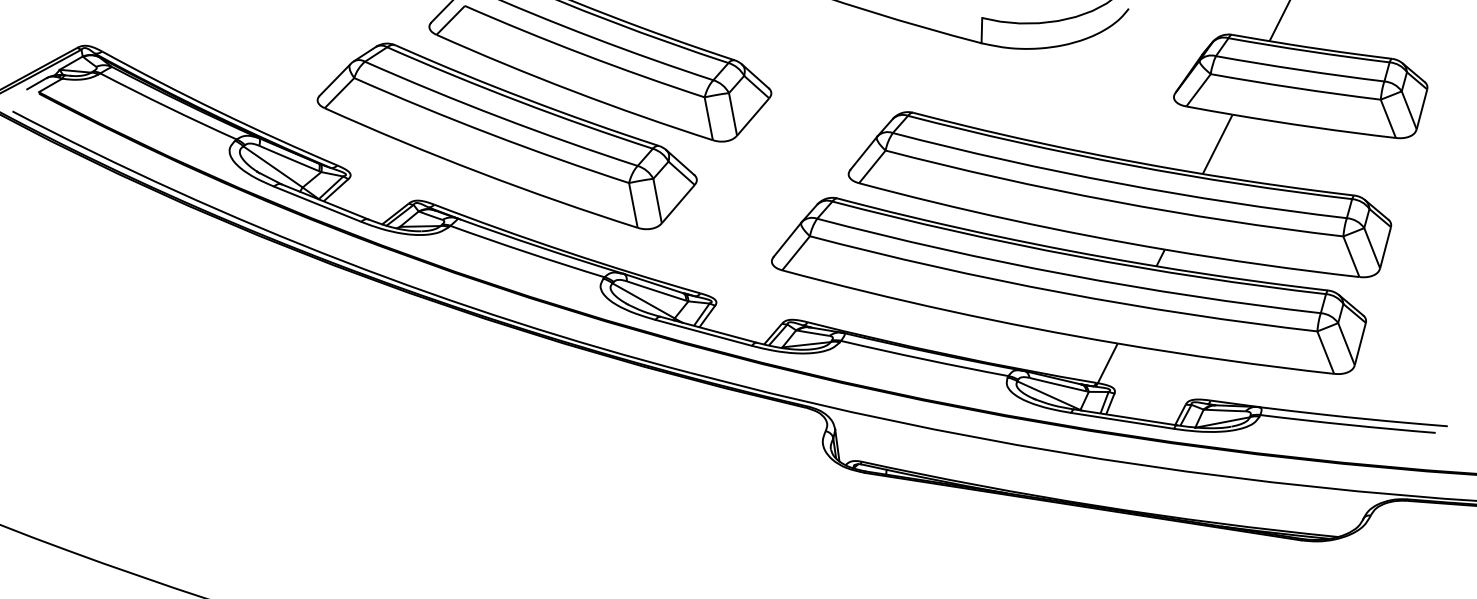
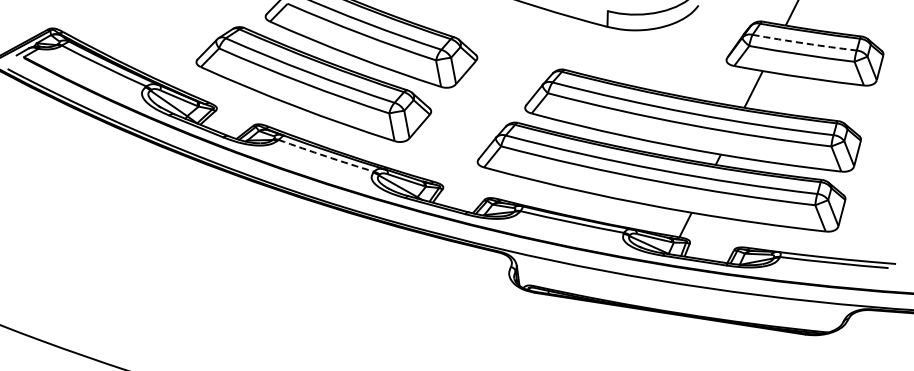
arc: (1299, 70) -> (804, 43), solid -> dashed
arc: (527, 252) -> (326, 156), solid -> dashed

